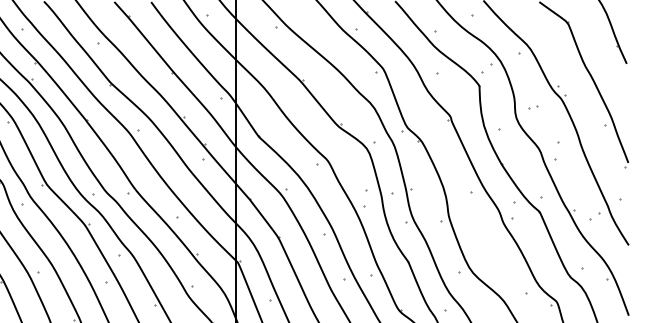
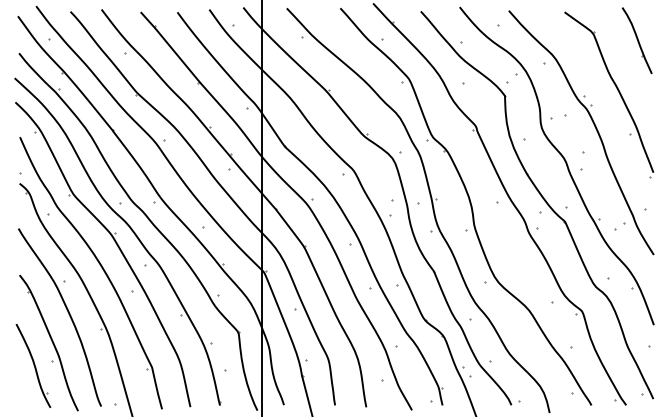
part: (533, 107) -> (558, 117), size x1.6

